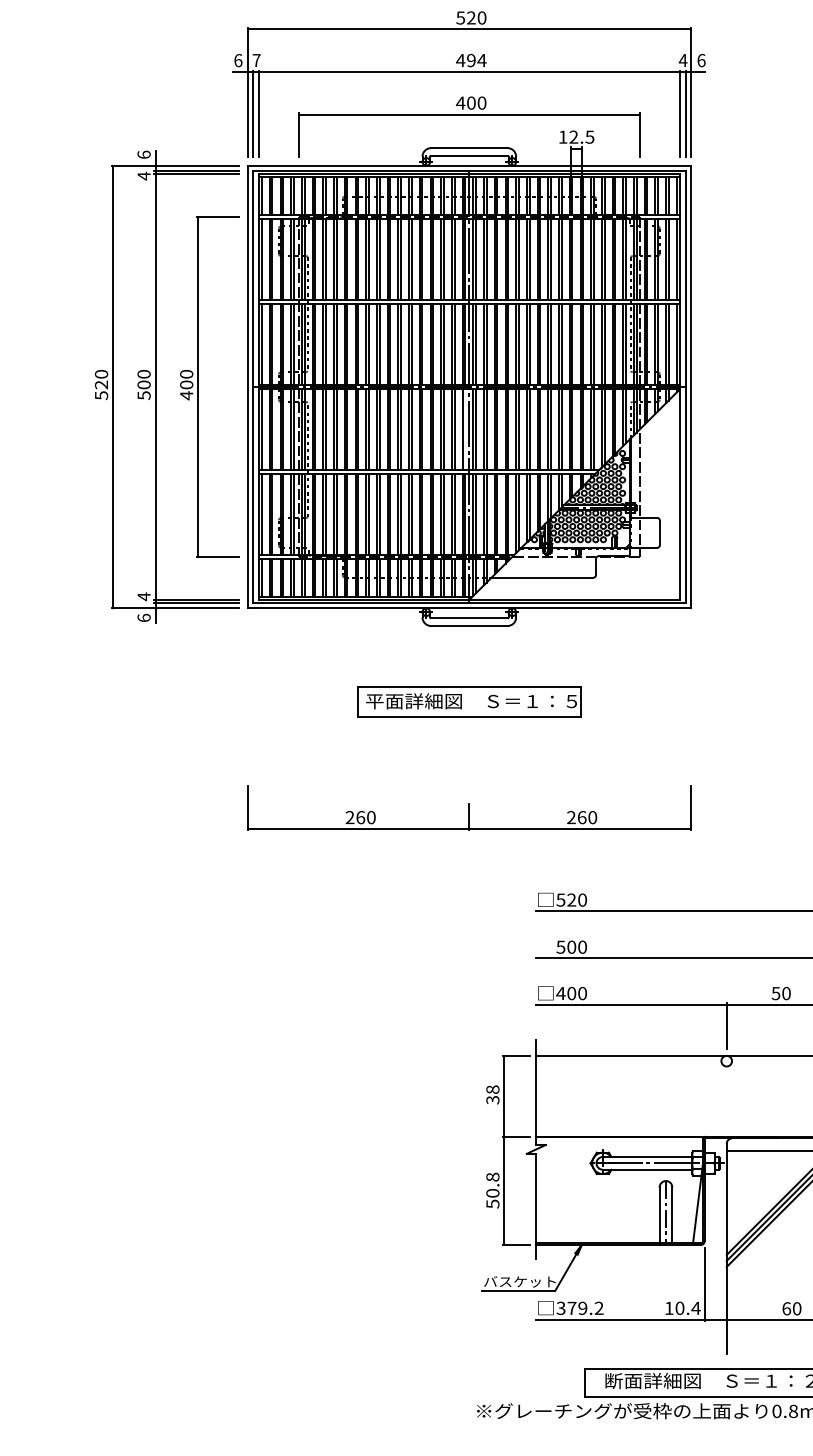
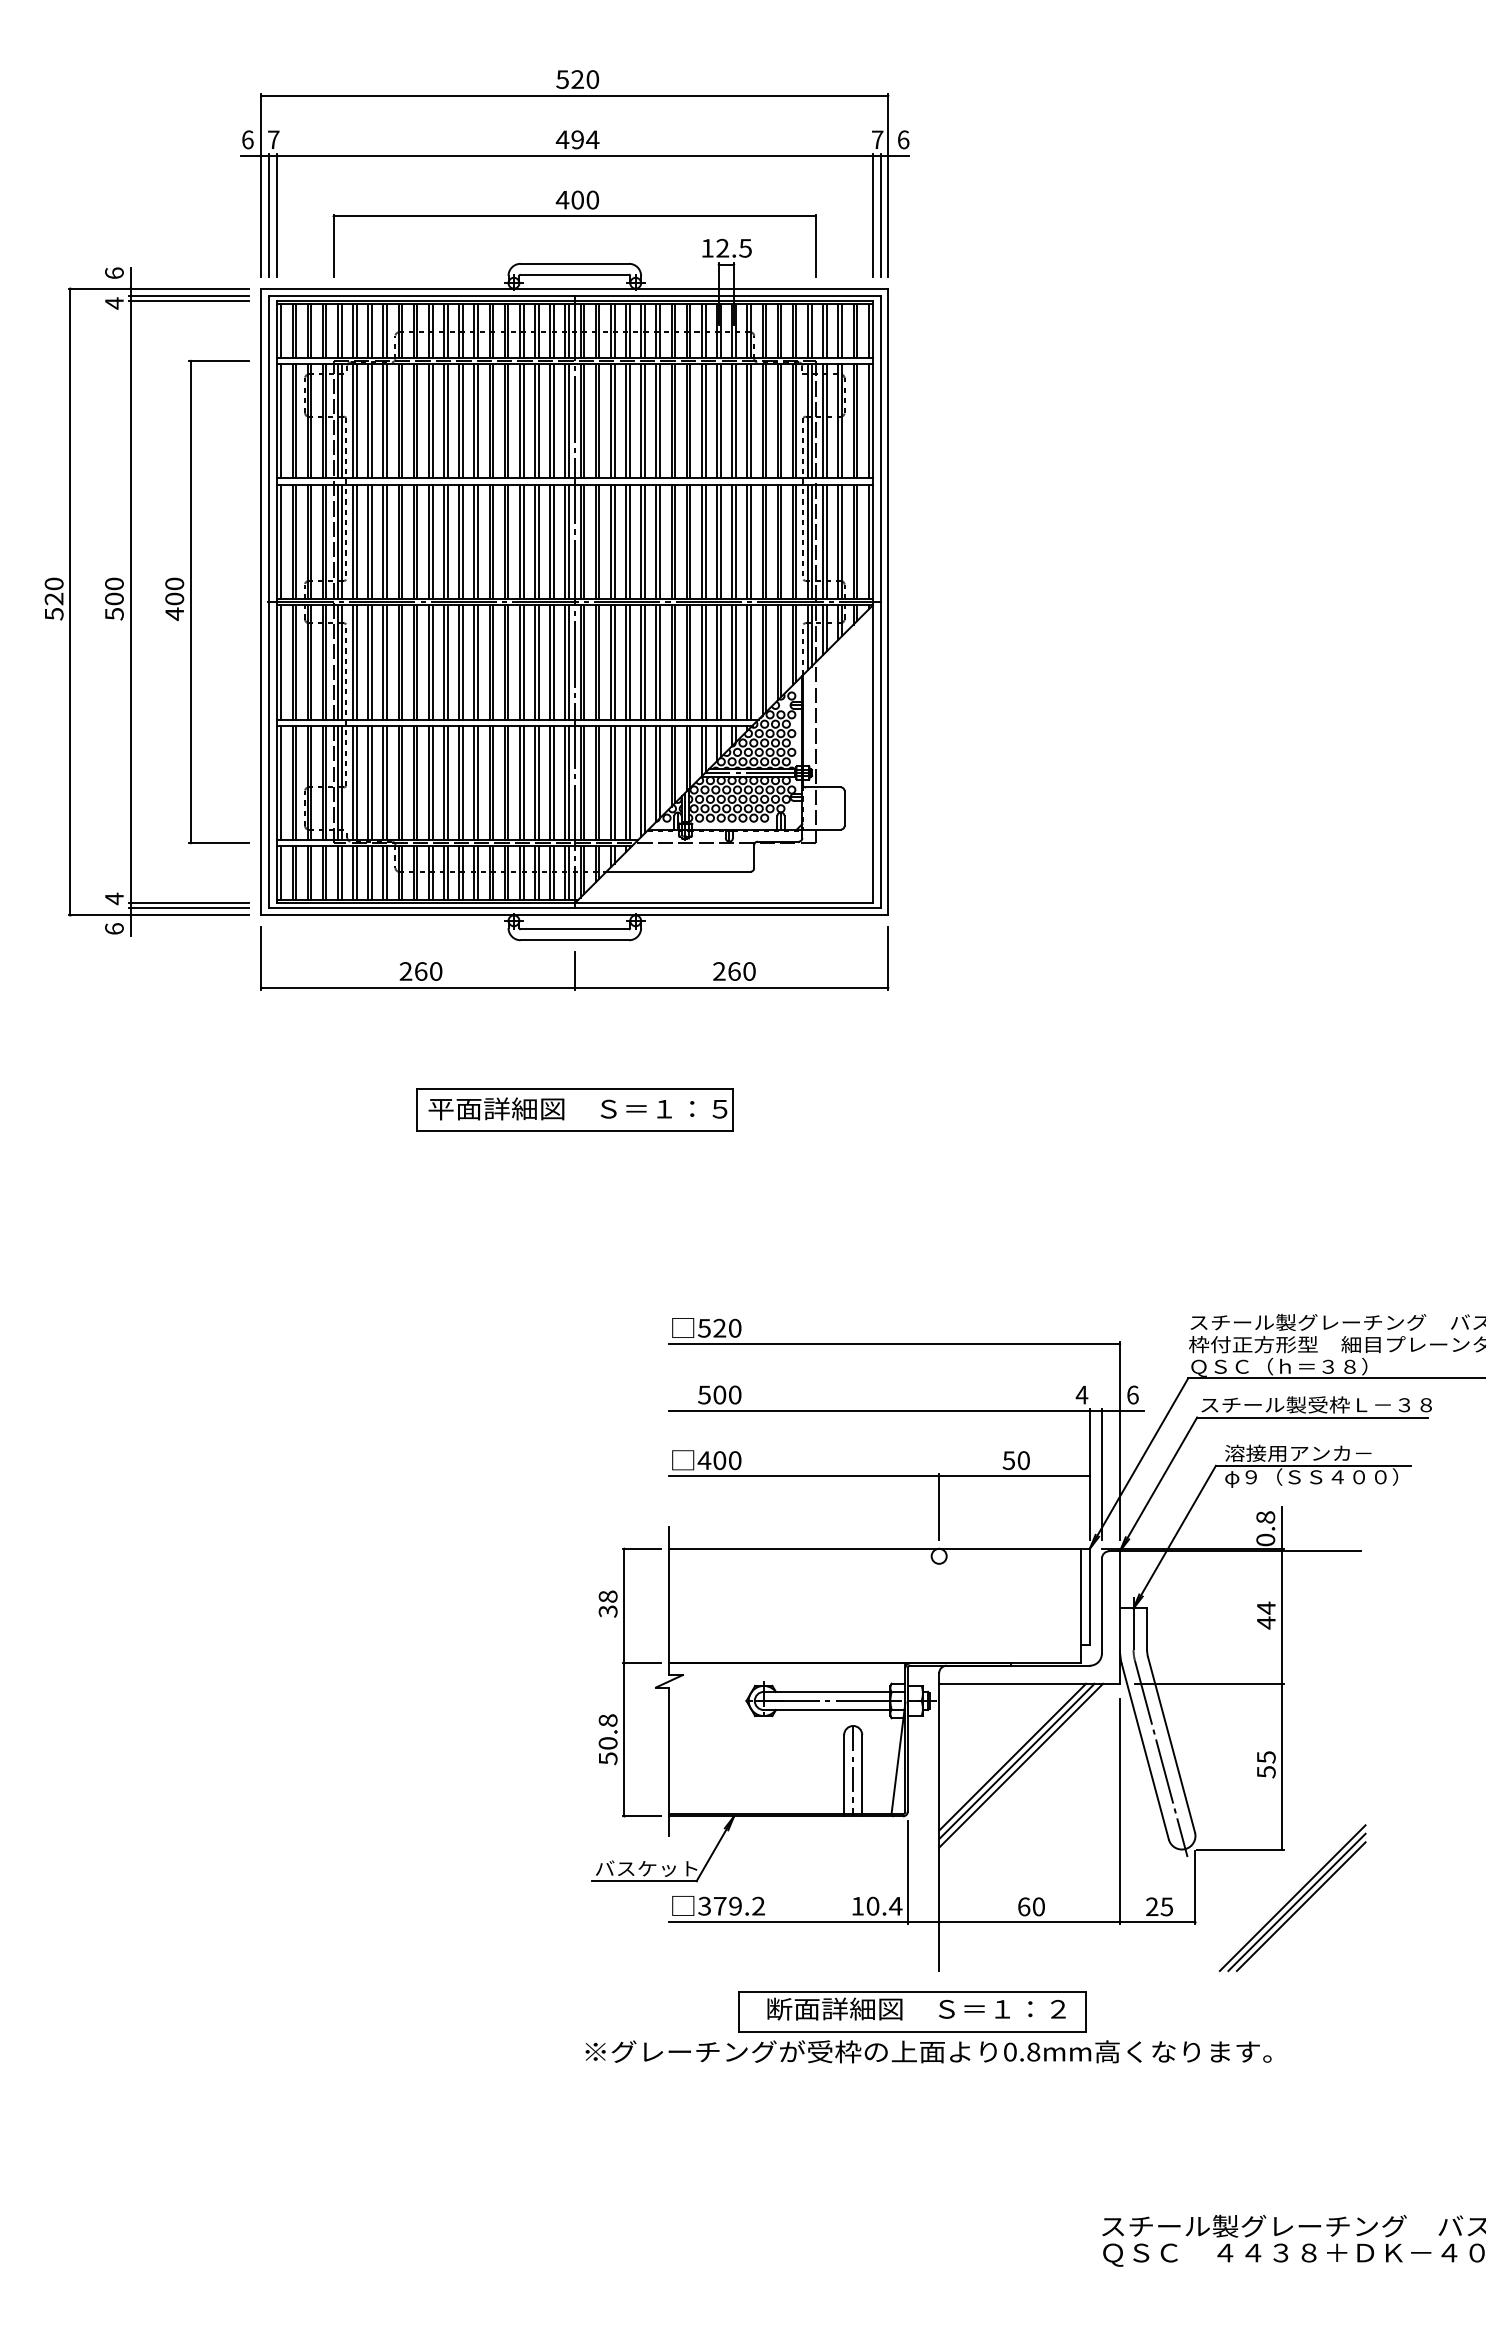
text: (683, 60) -> (877, 139), 4 -> 7
line: (465, 429) -> (569, 662), added
part: (469, 701) -> (574, 1109), moved
part: (469, 808) -> (574, 958), moved

